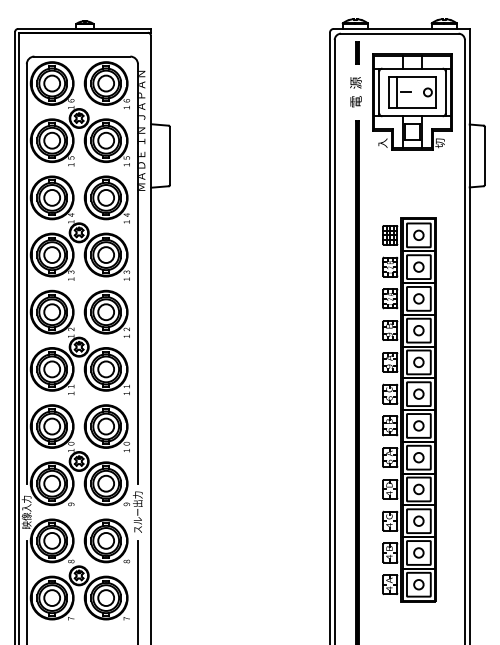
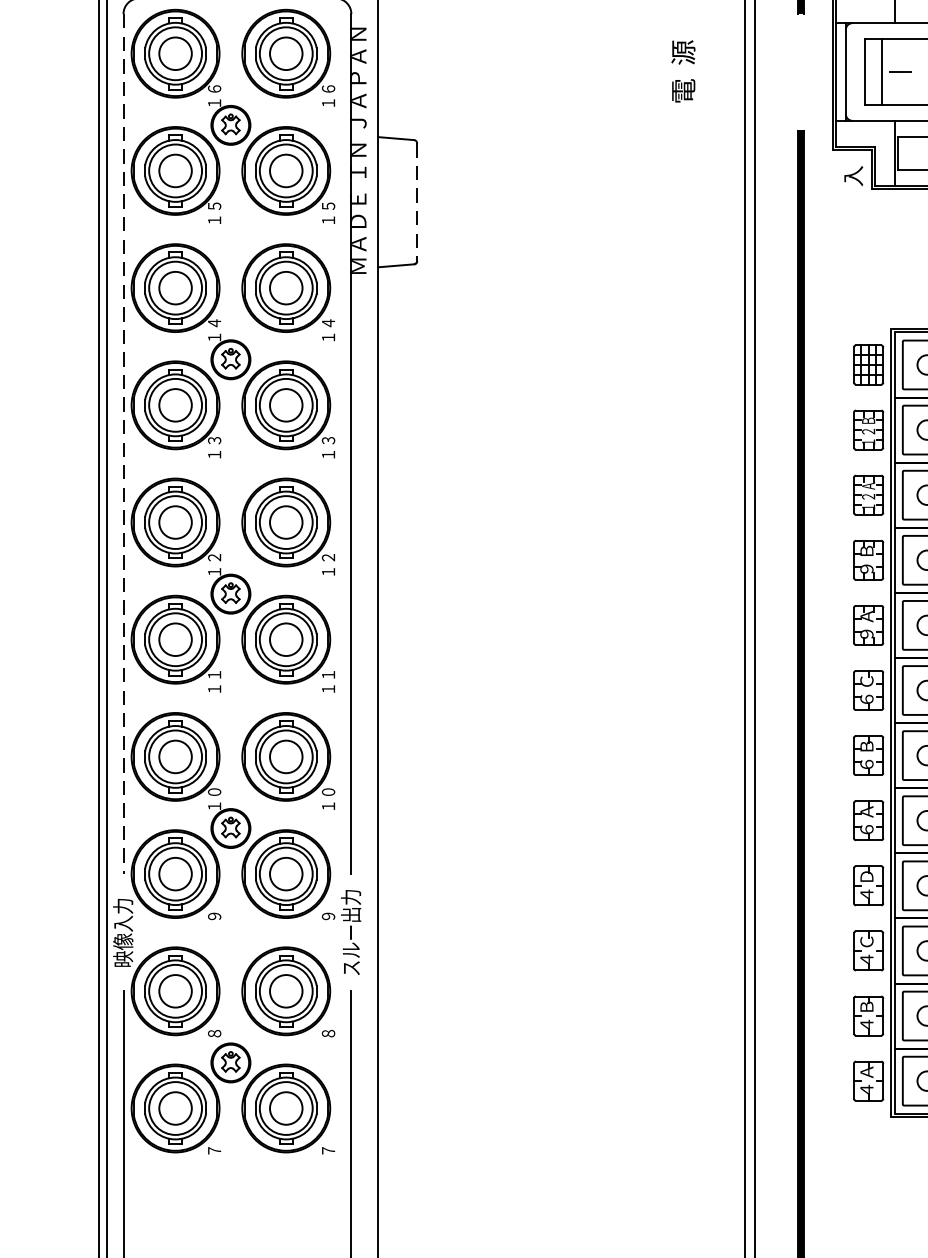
text: (355, 92) -> (682, 72), moved
line: (170, 155) -> (418, 201), solid -> dashed
line: (26, 273) -> (122, 443), solid -> dashed

